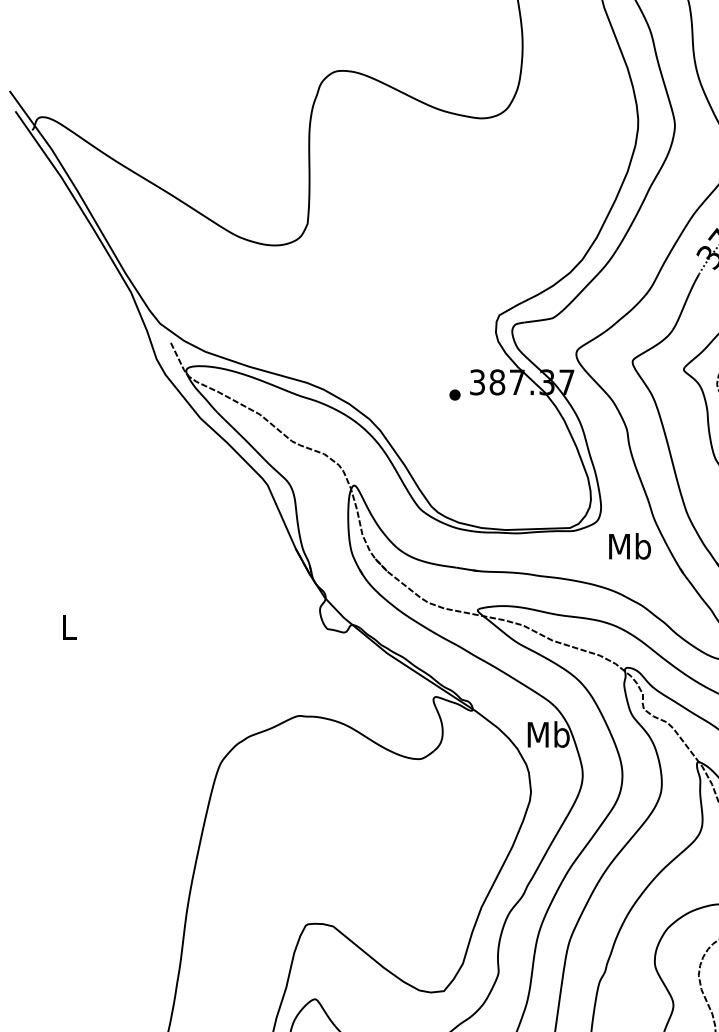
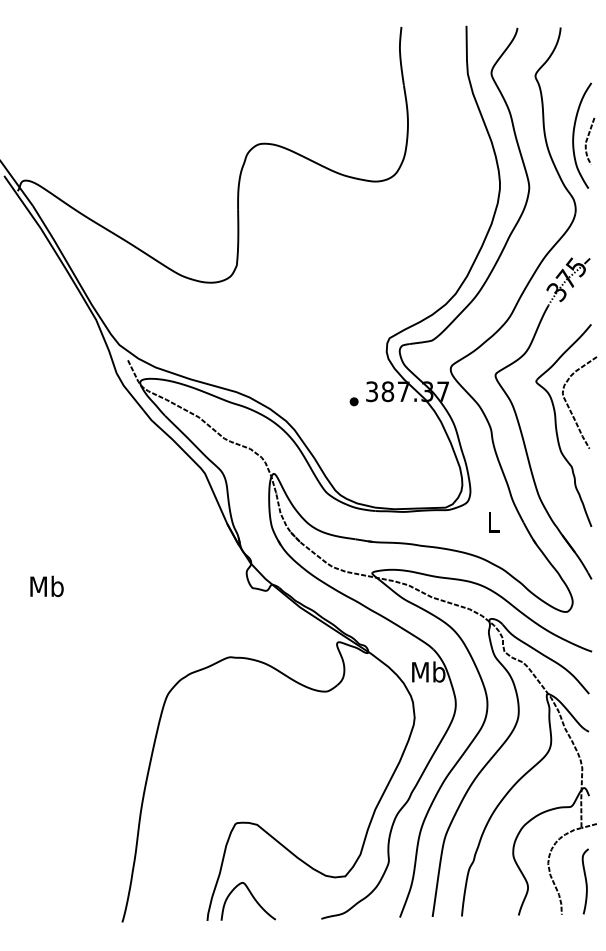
text: (630, 545) -> (493, 521), Mb -> L
text: (68, 627) -> (46, 586), L -> Mb

